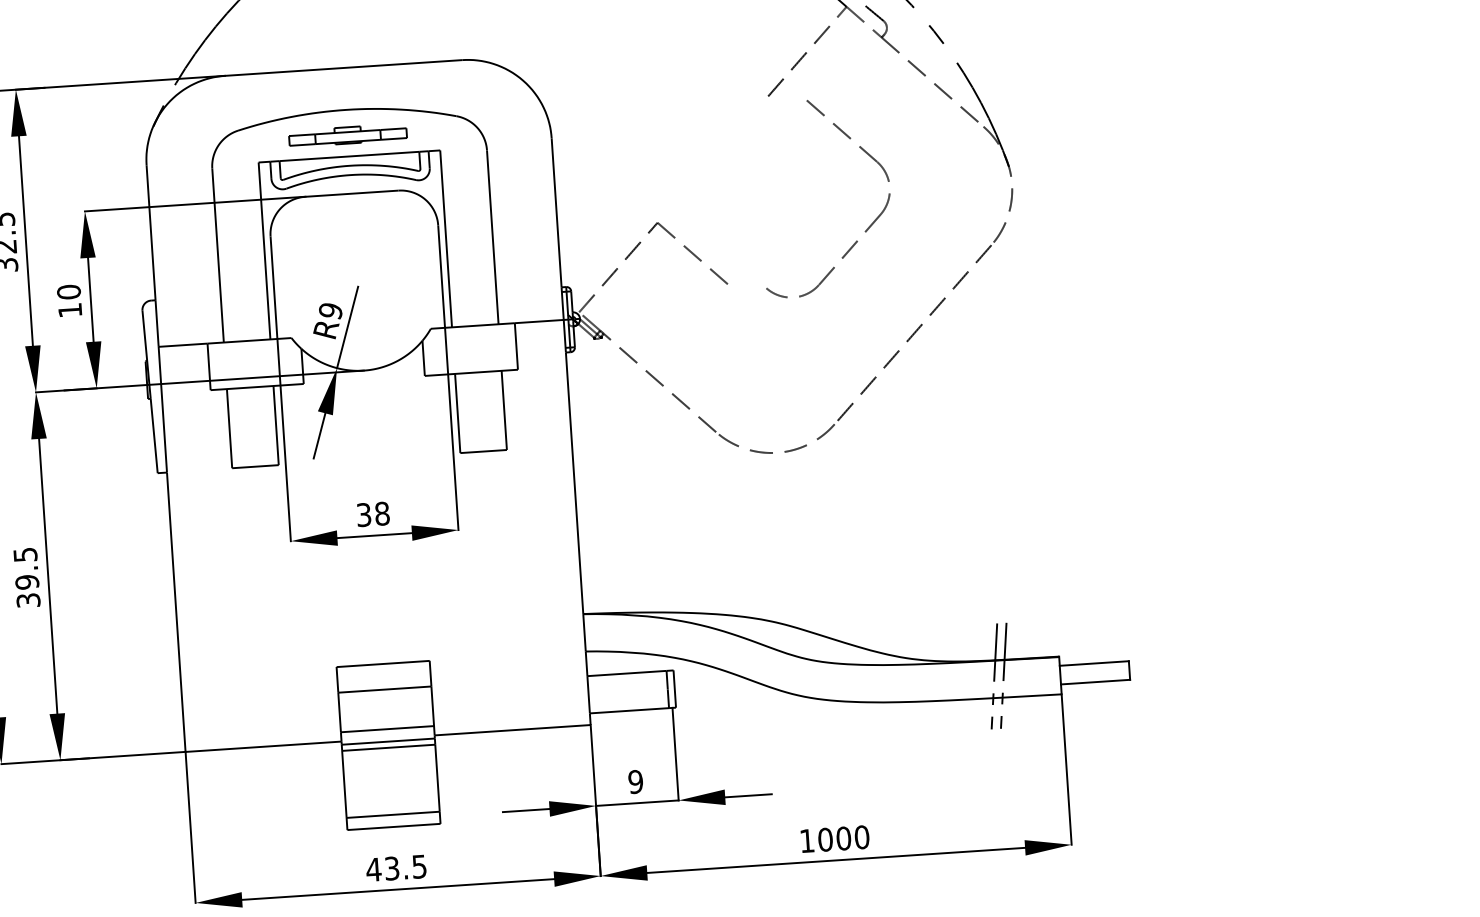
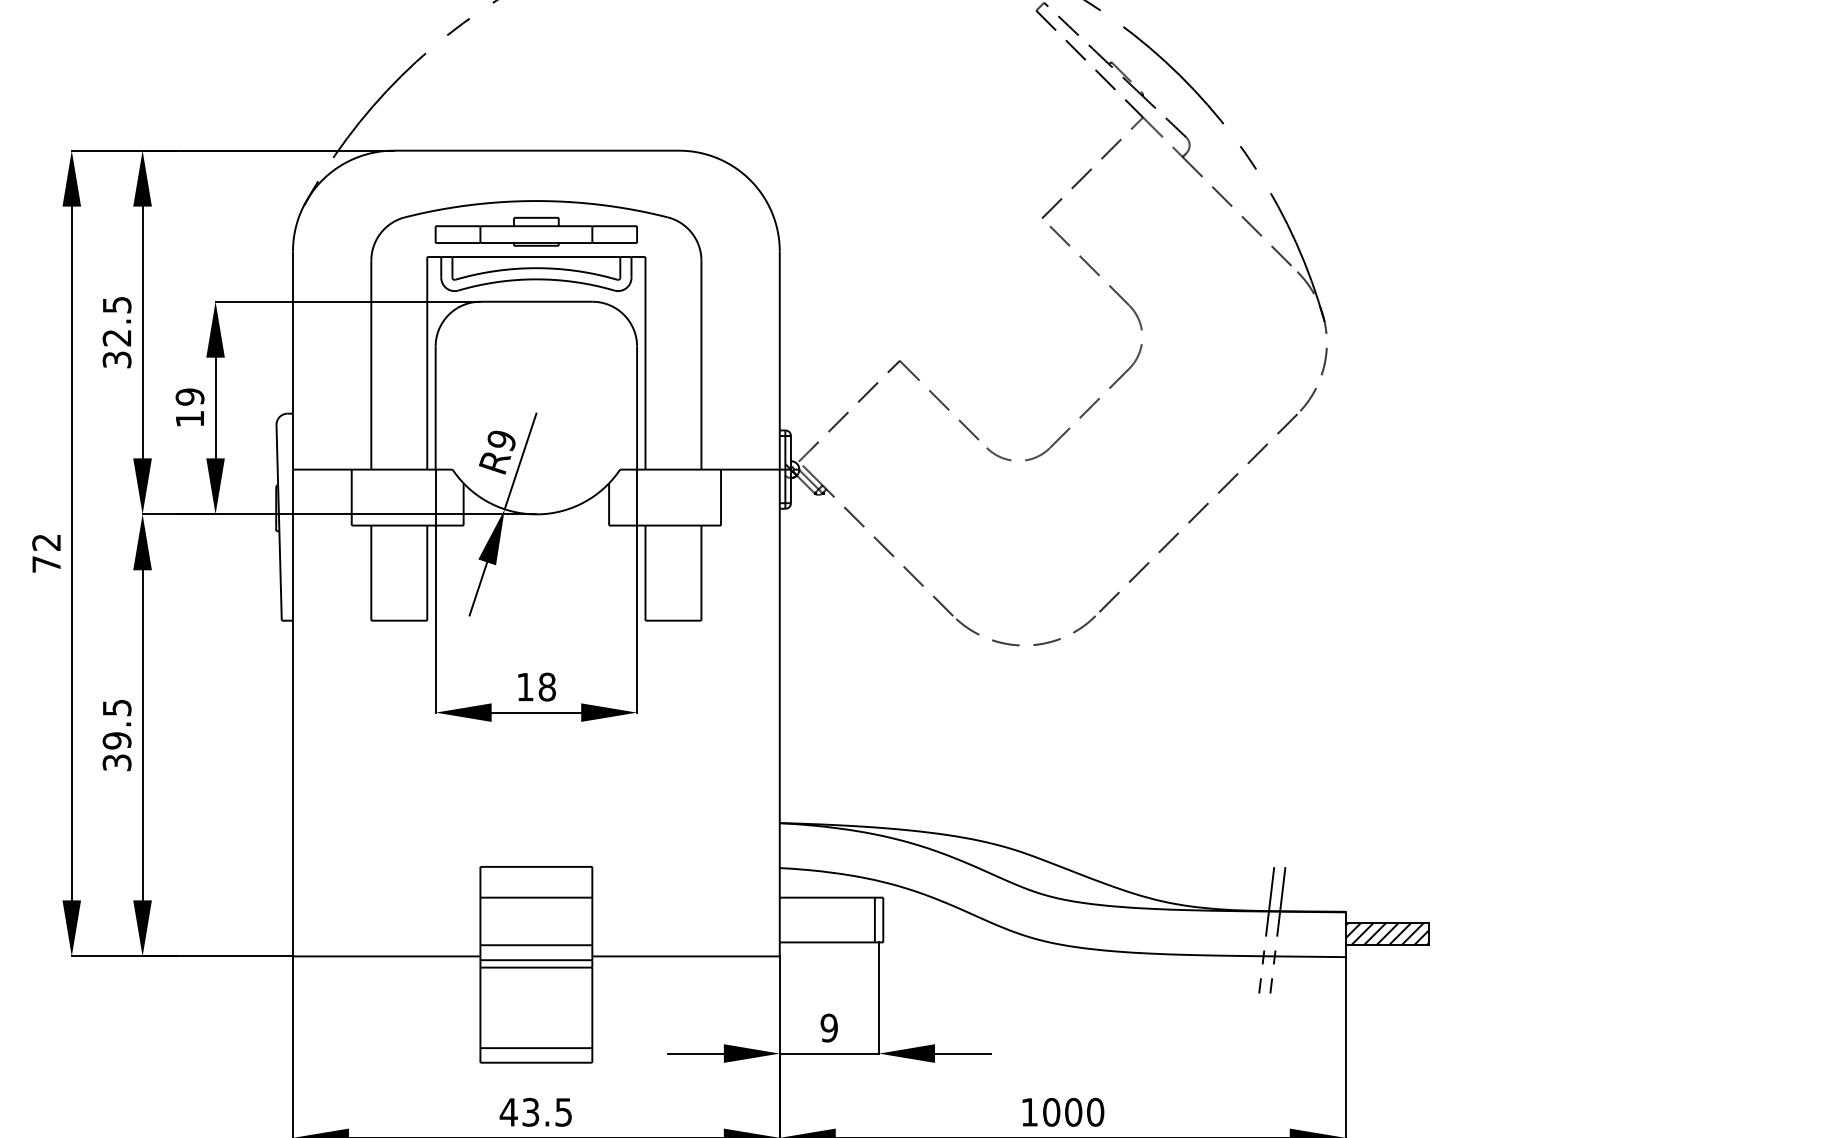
part: (347, 135) -> (535, 231), size x1.43
part: (865, 231) -> (1109, 387), moved
text: (68, 291) -> (189, 396), 10 -> 19
text: (364, 514) -> (525, 686), 38 -> 18
hatch: (1094, 672) -> (1386, 933), added

